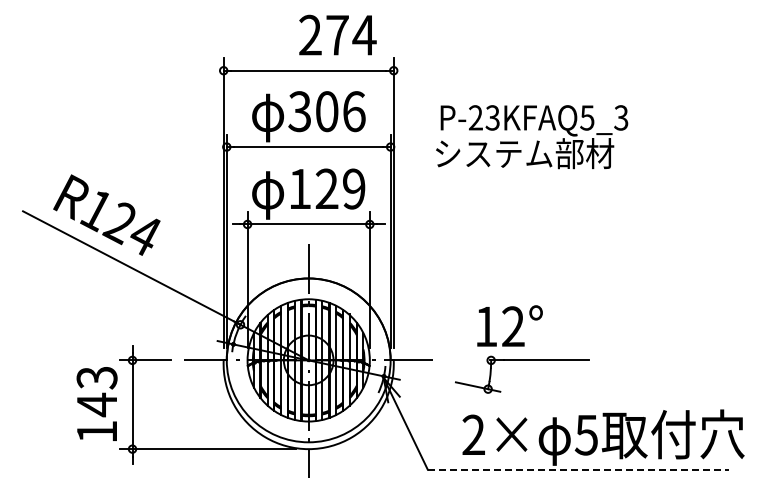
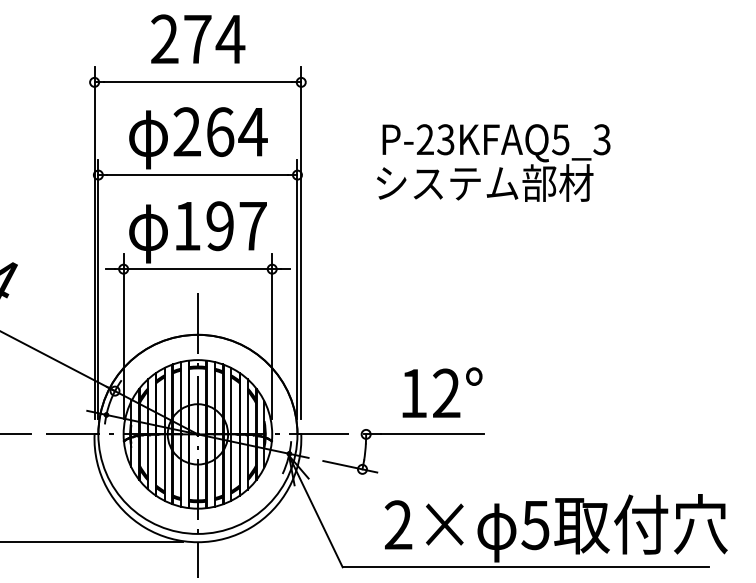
text: (337, 34) -> (197, 38), moved
text: (327, 111) -> (220, 131), 306 -> 264
text: (532, 137) -> (494, 163), moved
text: (340, 188) -> (236, 225), 129 -> 197
part: (522, 360) -> (404, 434), moved
line: (578, 469) -> (525, 566), dashed -> solid

